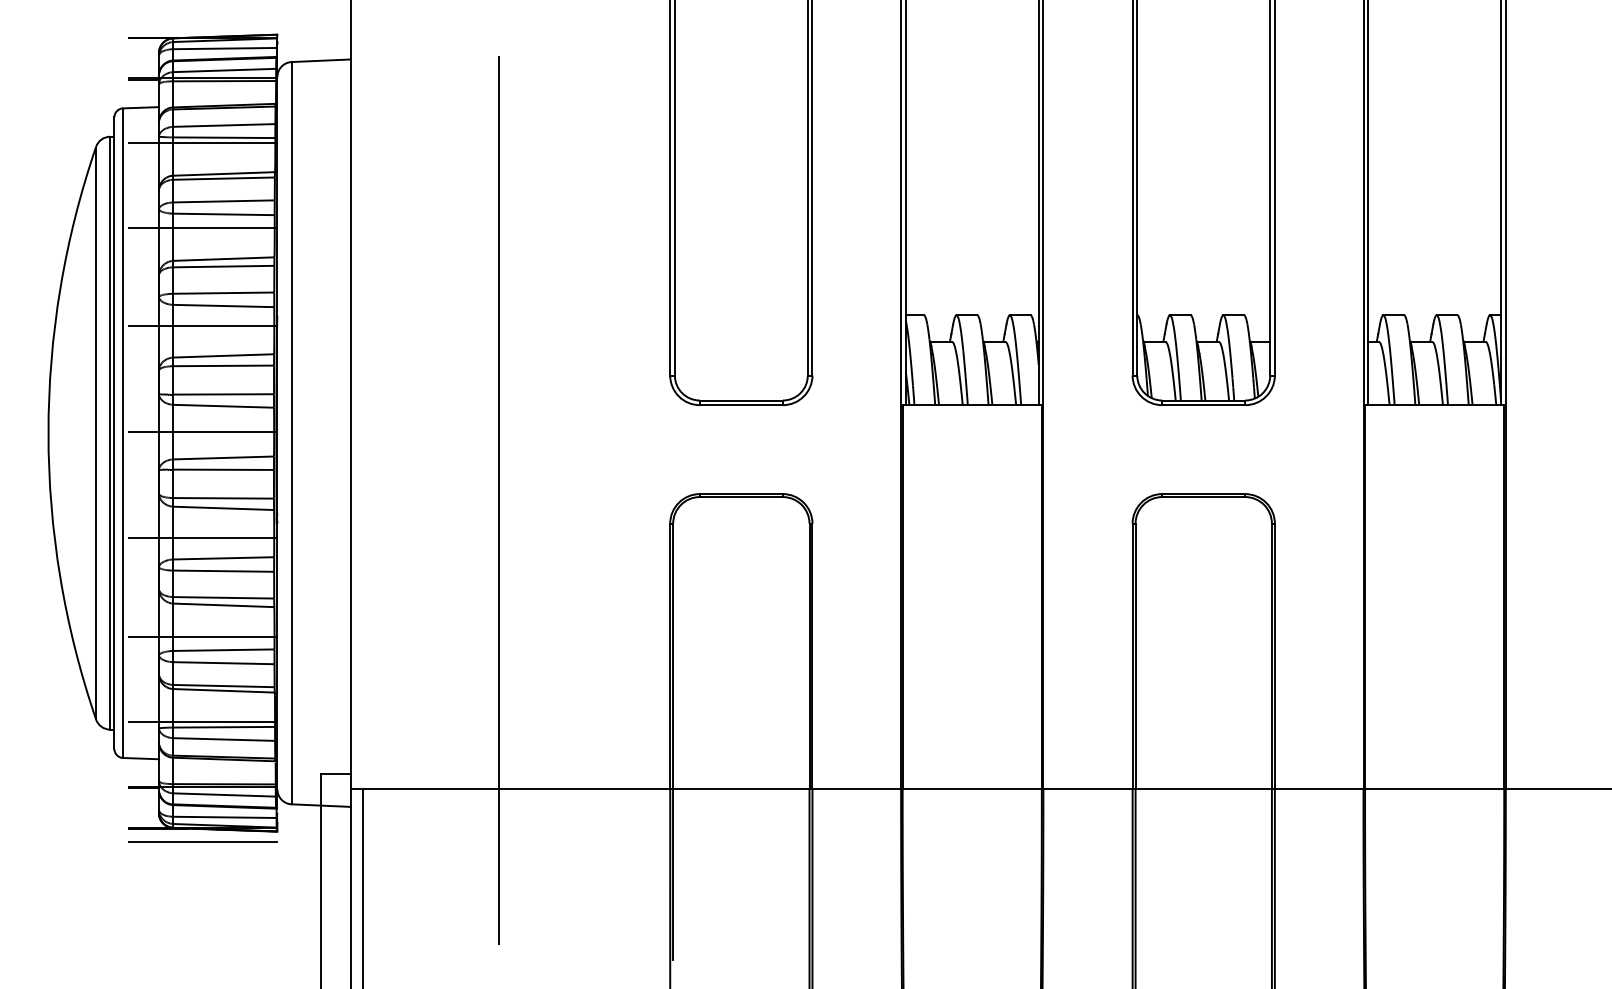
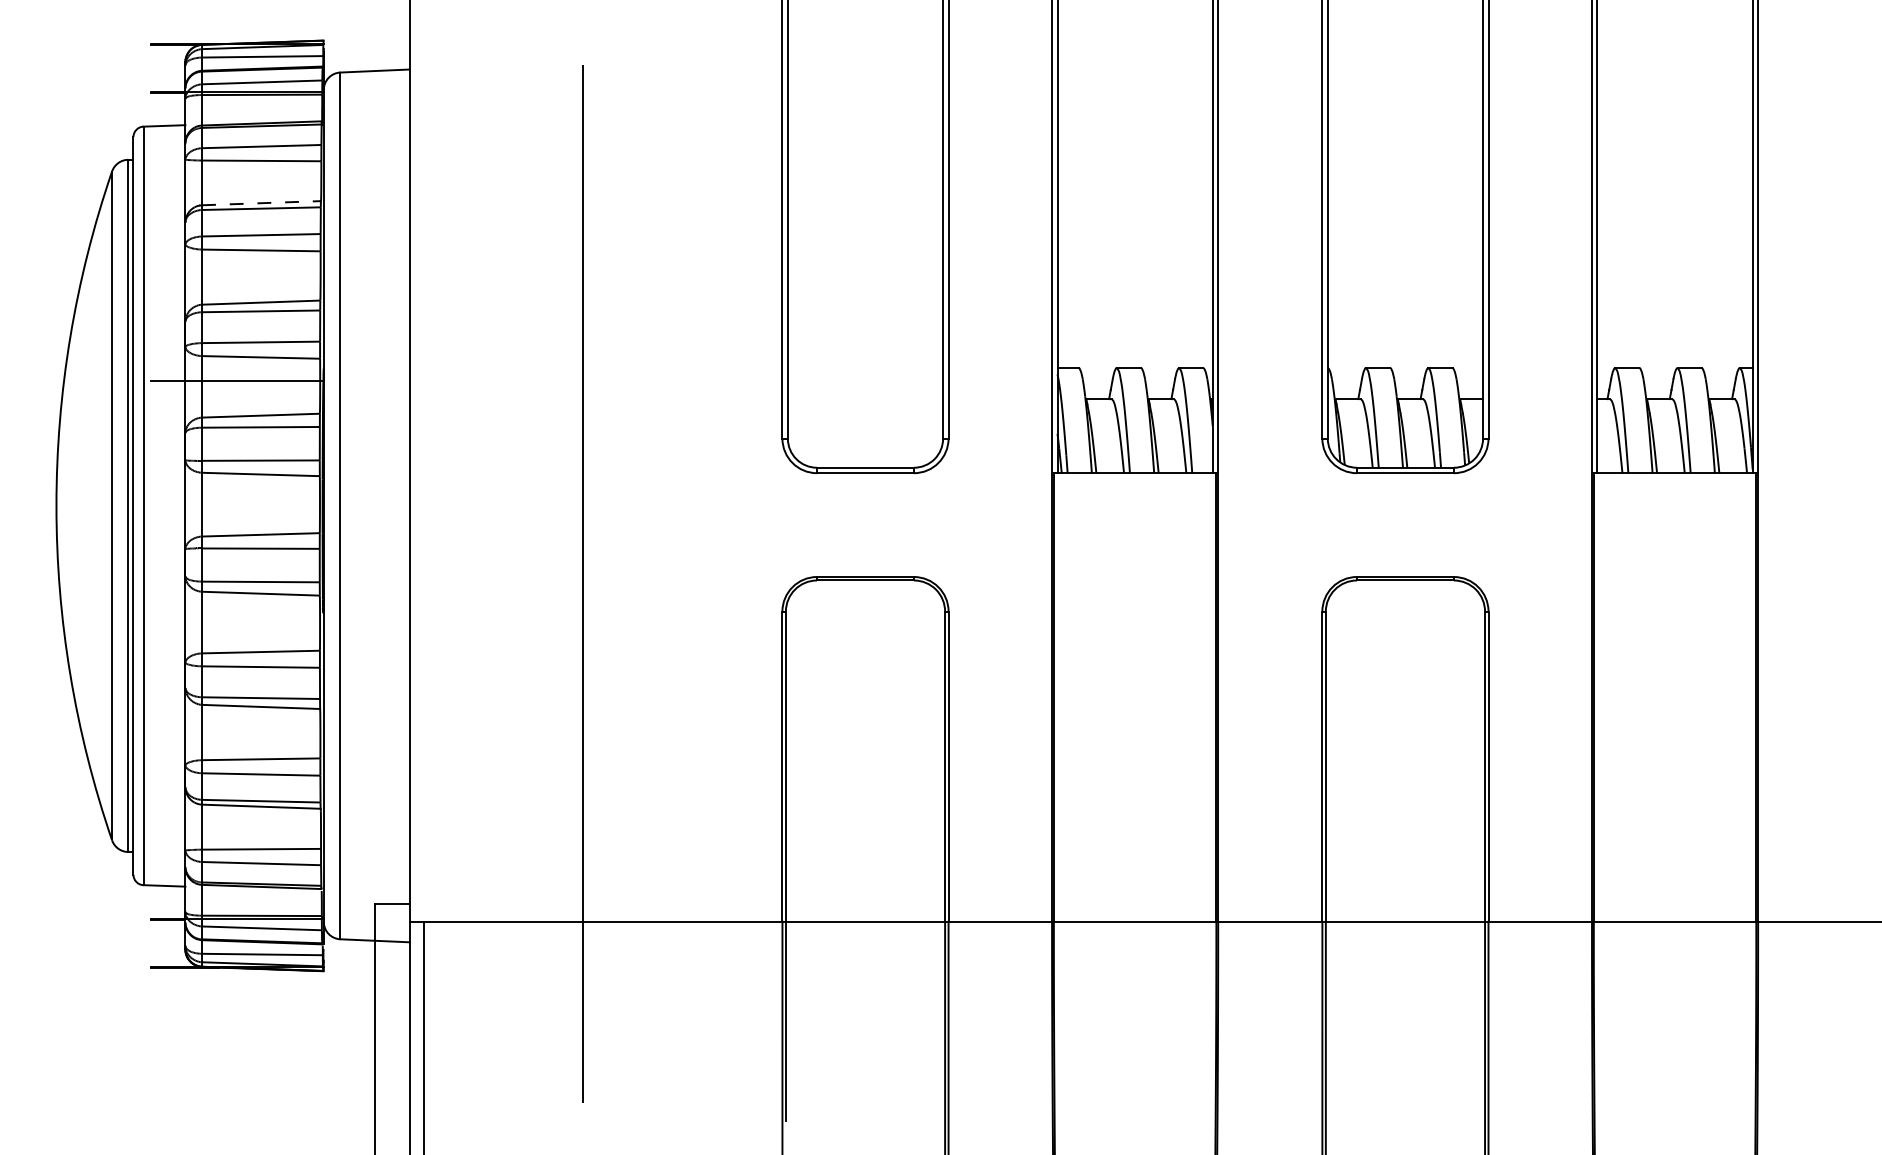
line: (202, 143) -> (236, 167), removed
line: (224, 174) -> (262, 203), solid -> dashed
line: (202, 227) -> (236, 265), removed
line: (202, 431) -> (236, 504), removed
line: (202, 538) -> (236, 628), removed
line: (202, 636) -> (236, 743), removed
line: (202, 721) -> (236, 842), removed
line: (203, 842) -> (237, 983), removed

